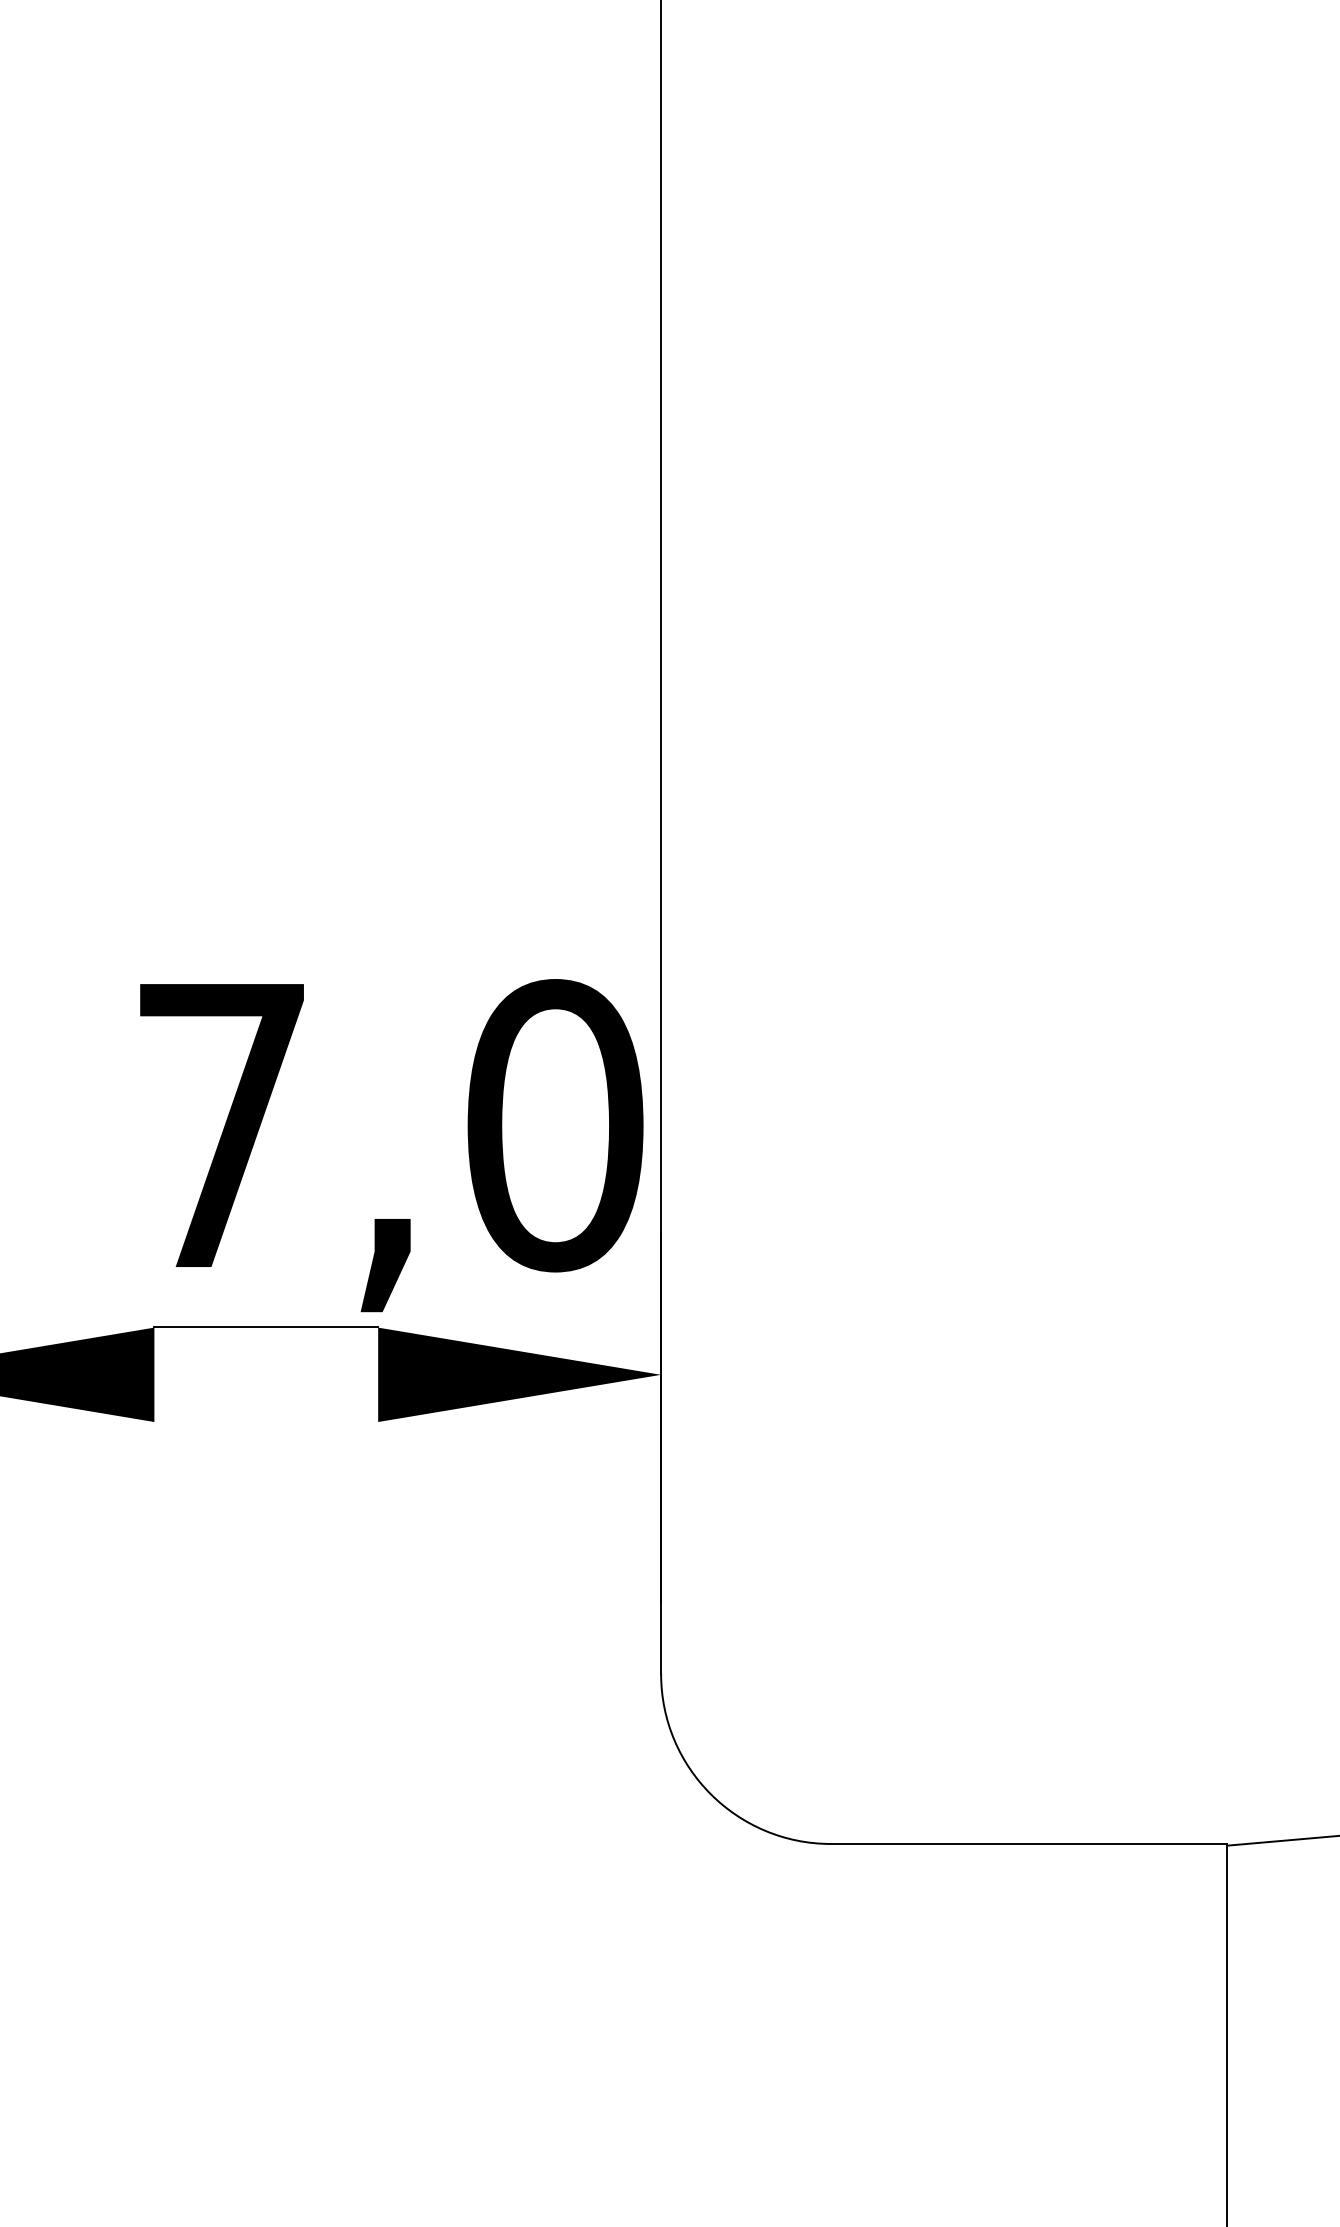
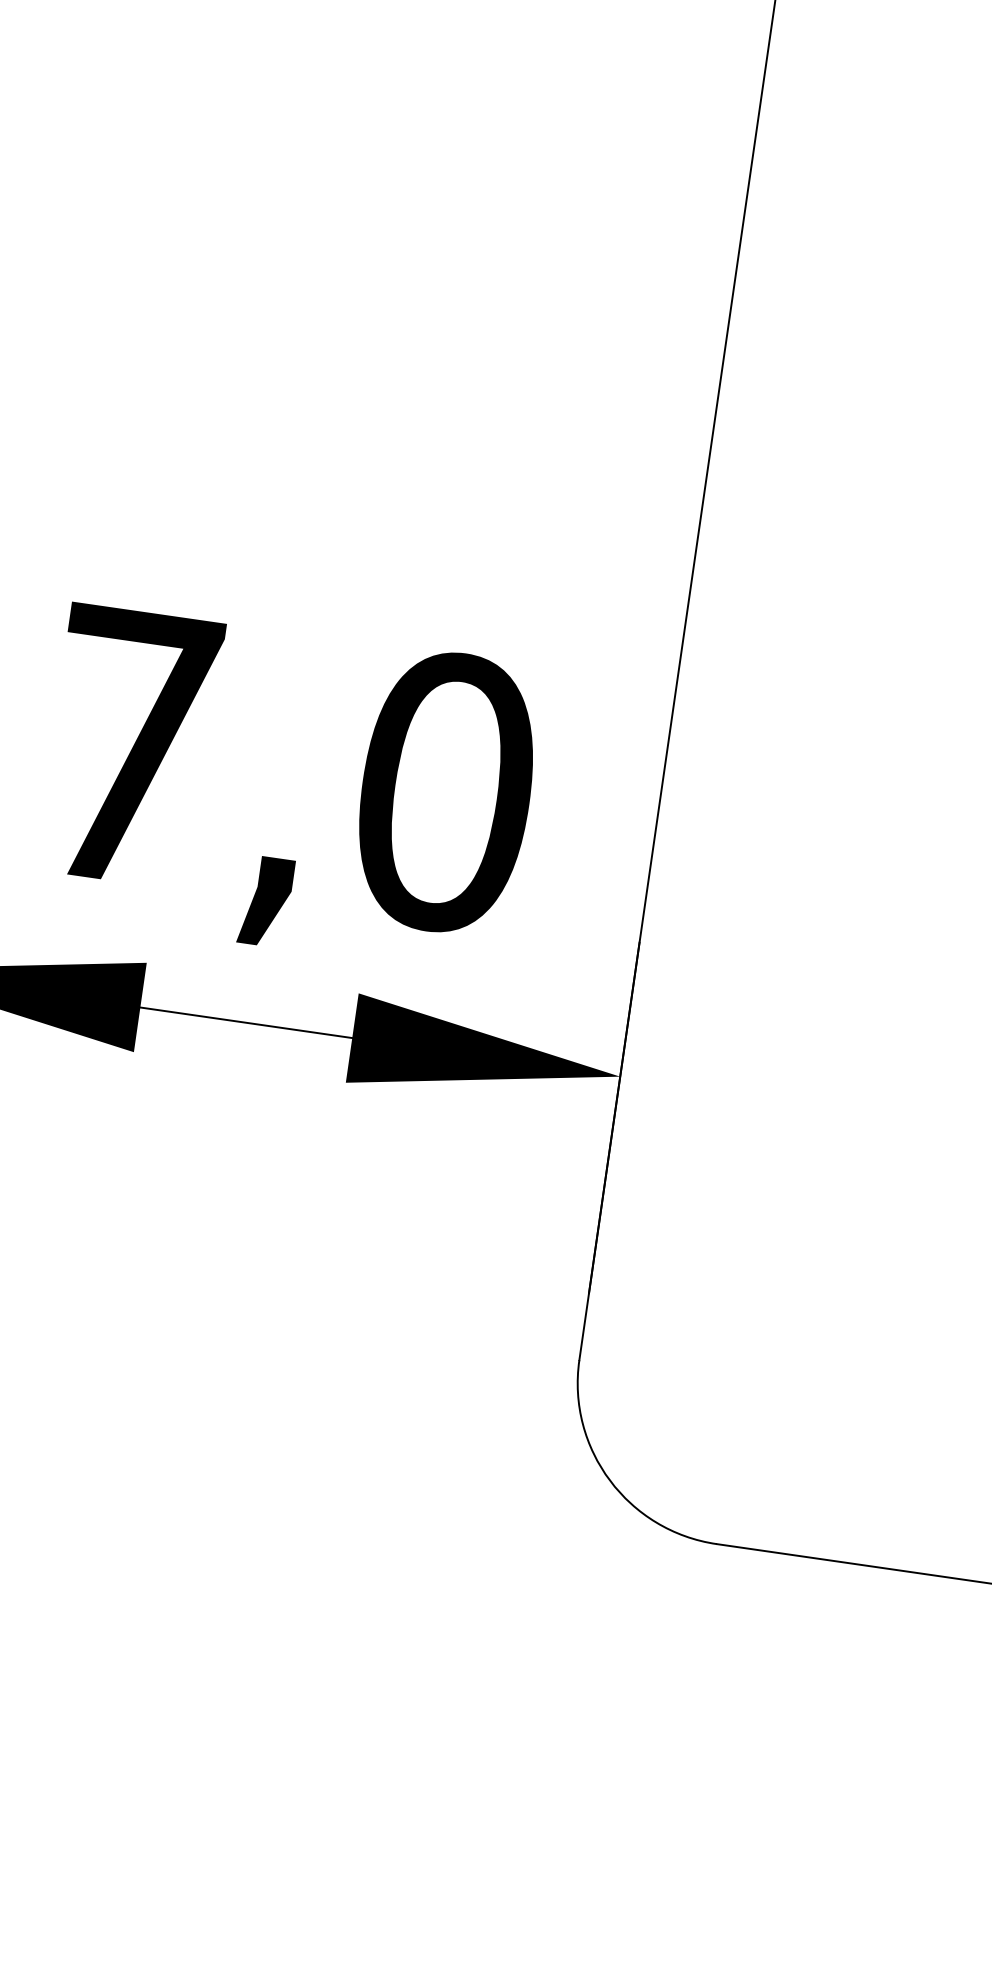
text: (391, 1145) -> (287, 788), moved
line: (266, 1326) -> (246, 1022), moved

